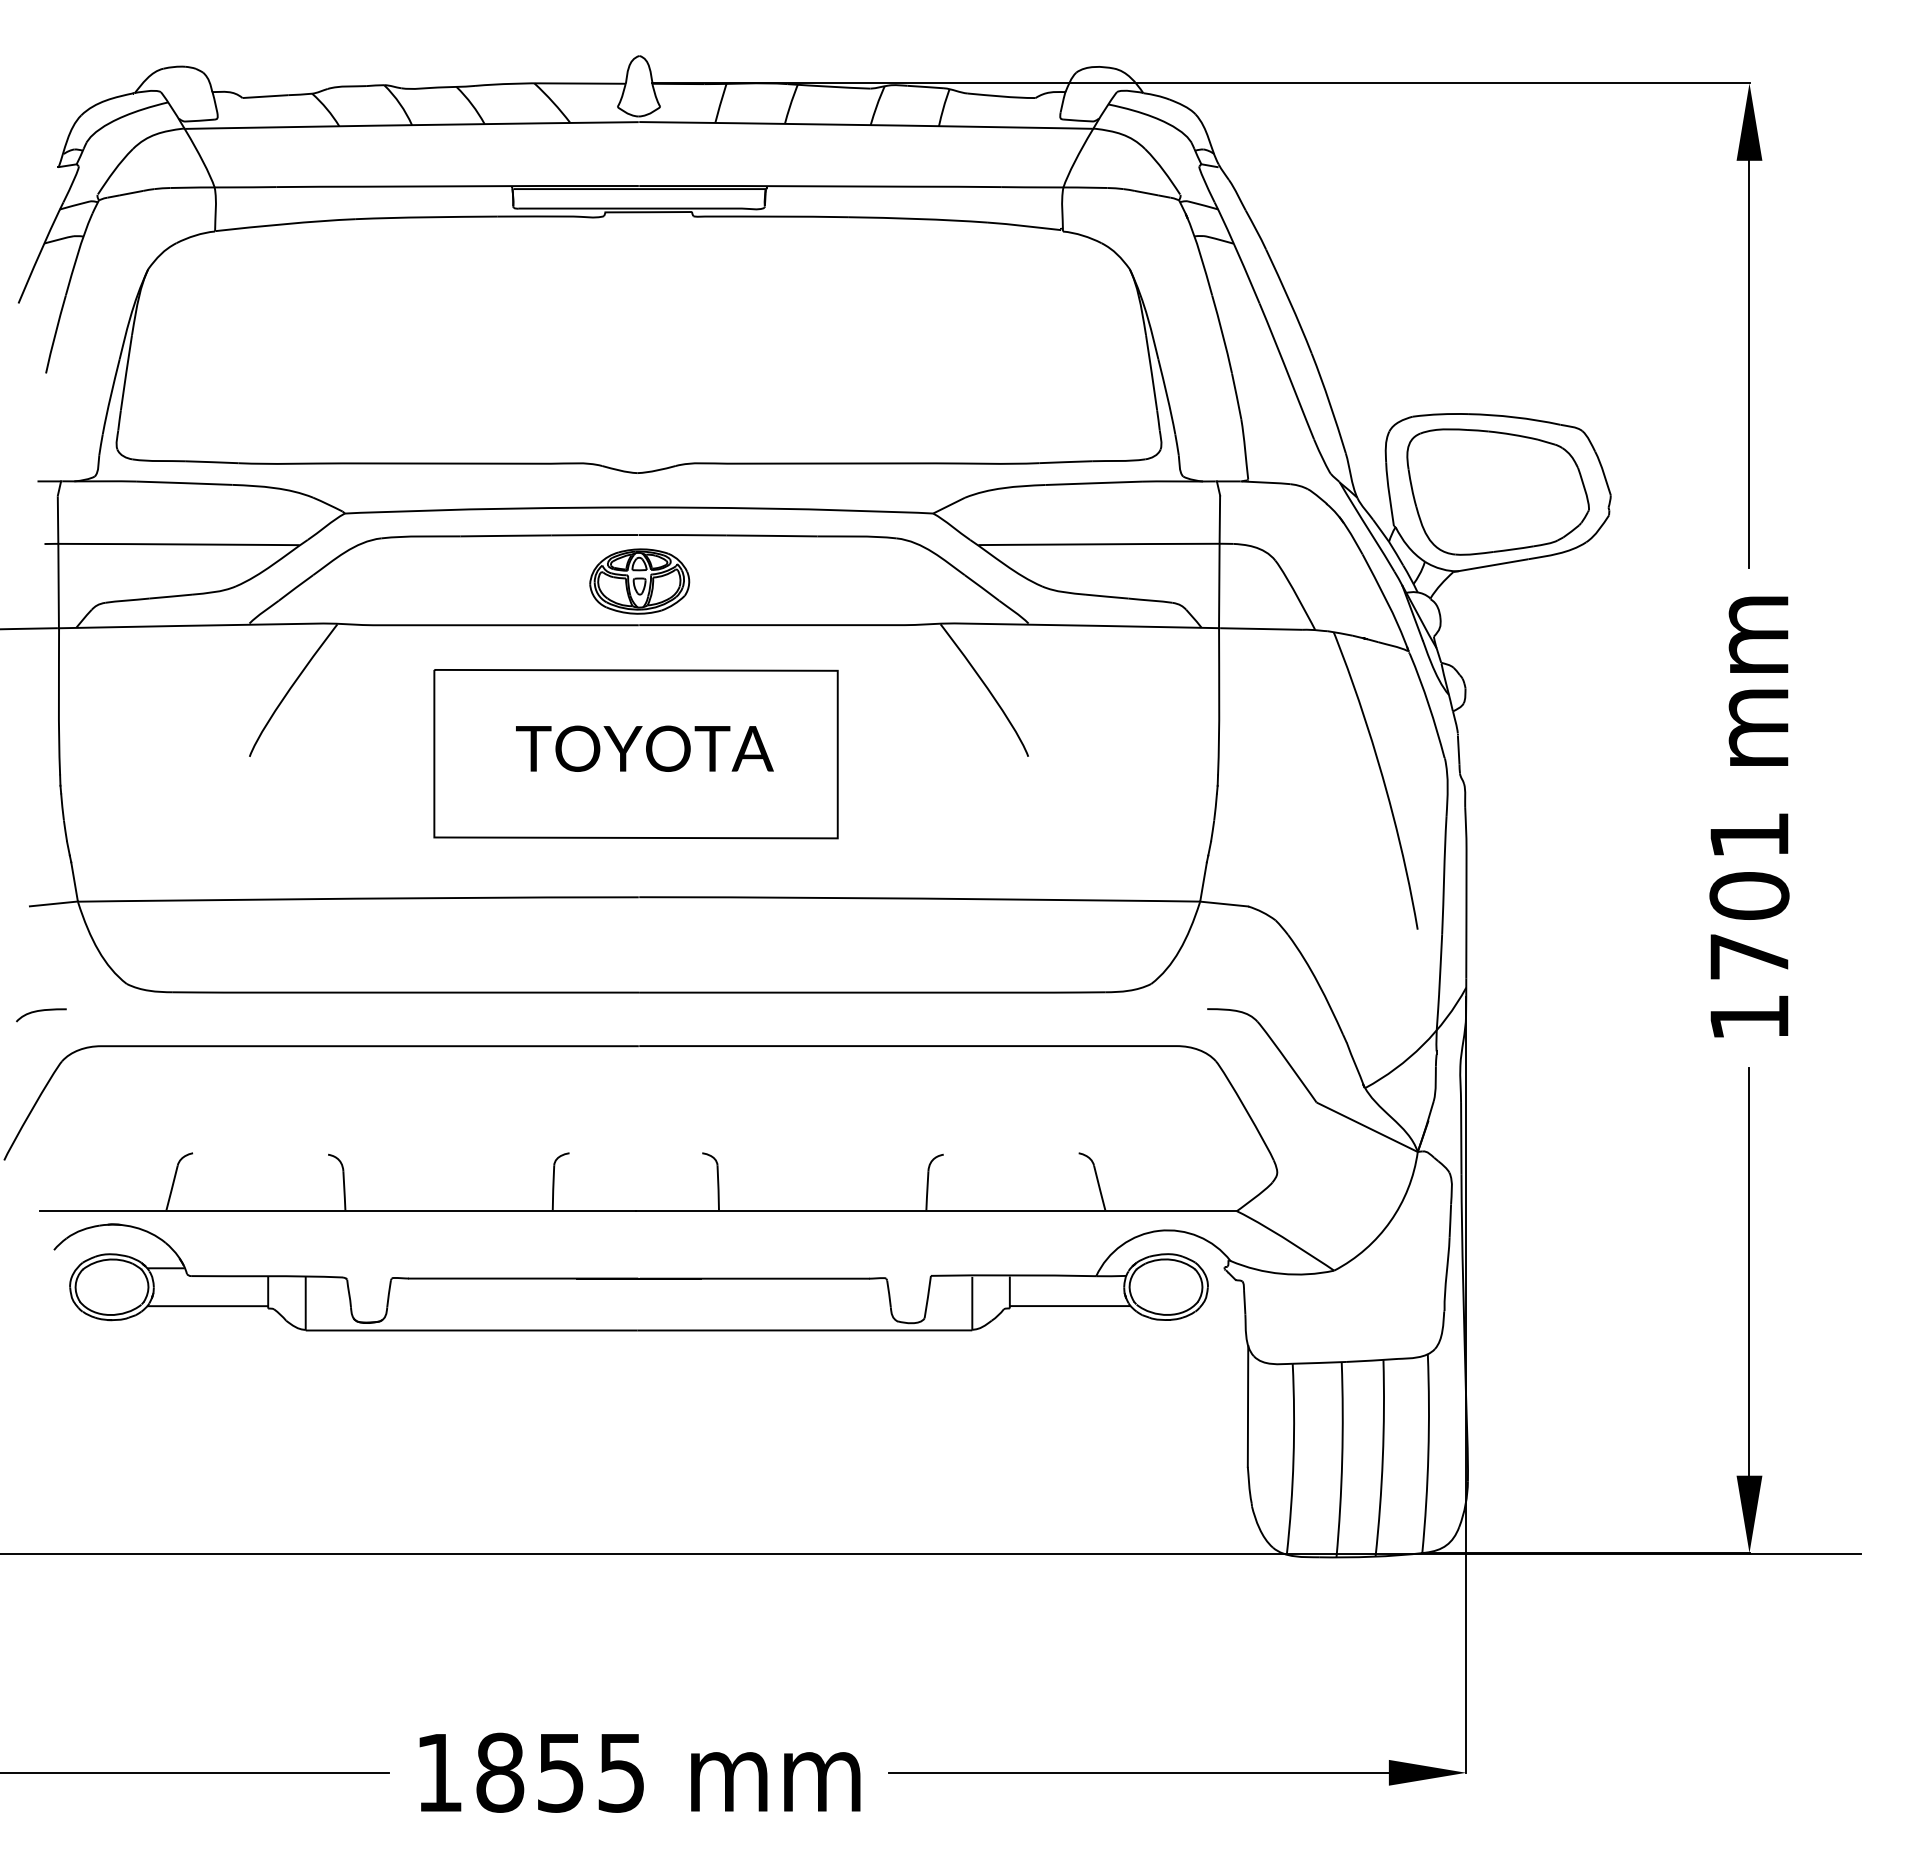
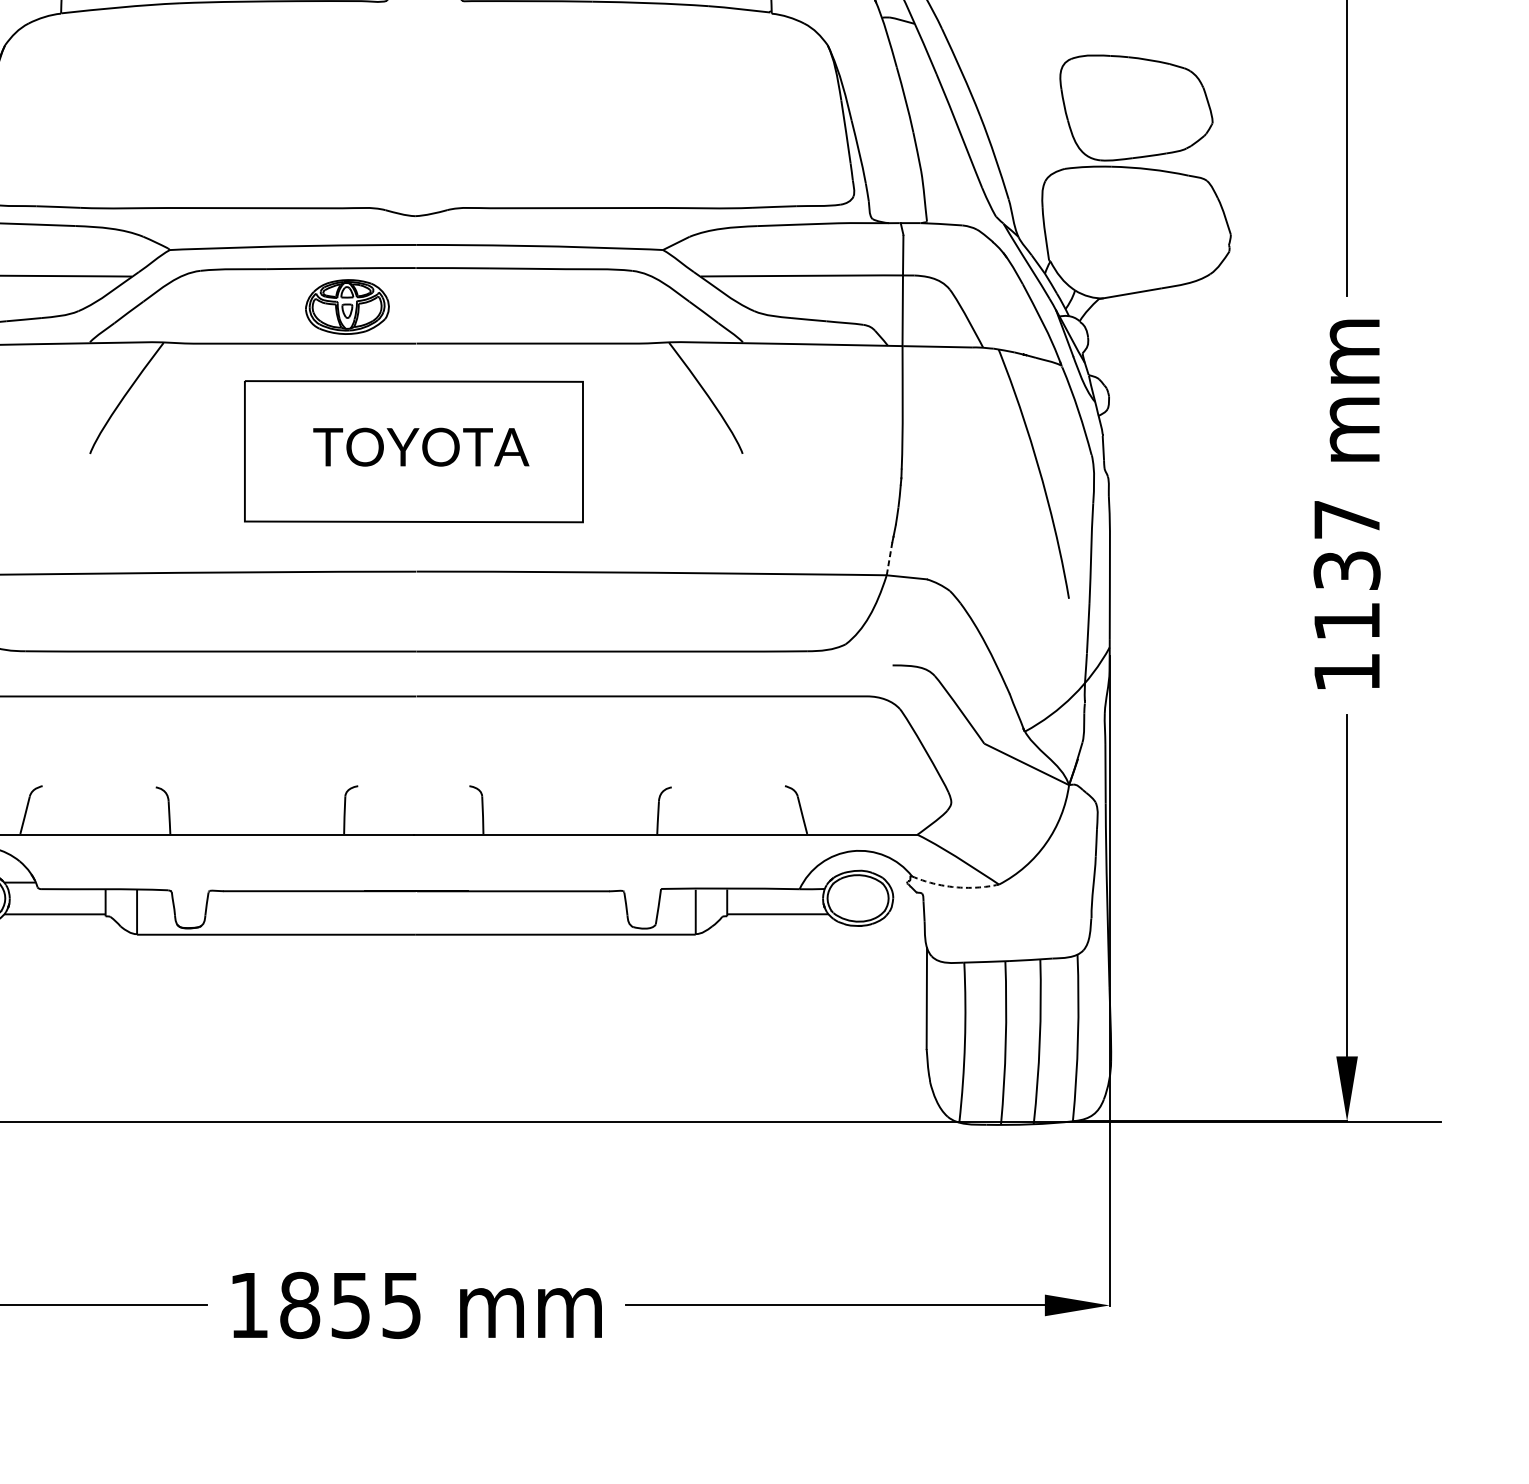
part: (1497, 491) -> (1135, 107), moved
part: (639, 581) -> (347, 307), moved
line: (1203, 881) -> (889, 558), solid -> dashed
text: (1749, 896) -> (1347, 571), 1701 -> 1137
arc: (1281, 1273) -> (954, 886), solid -> dashed

